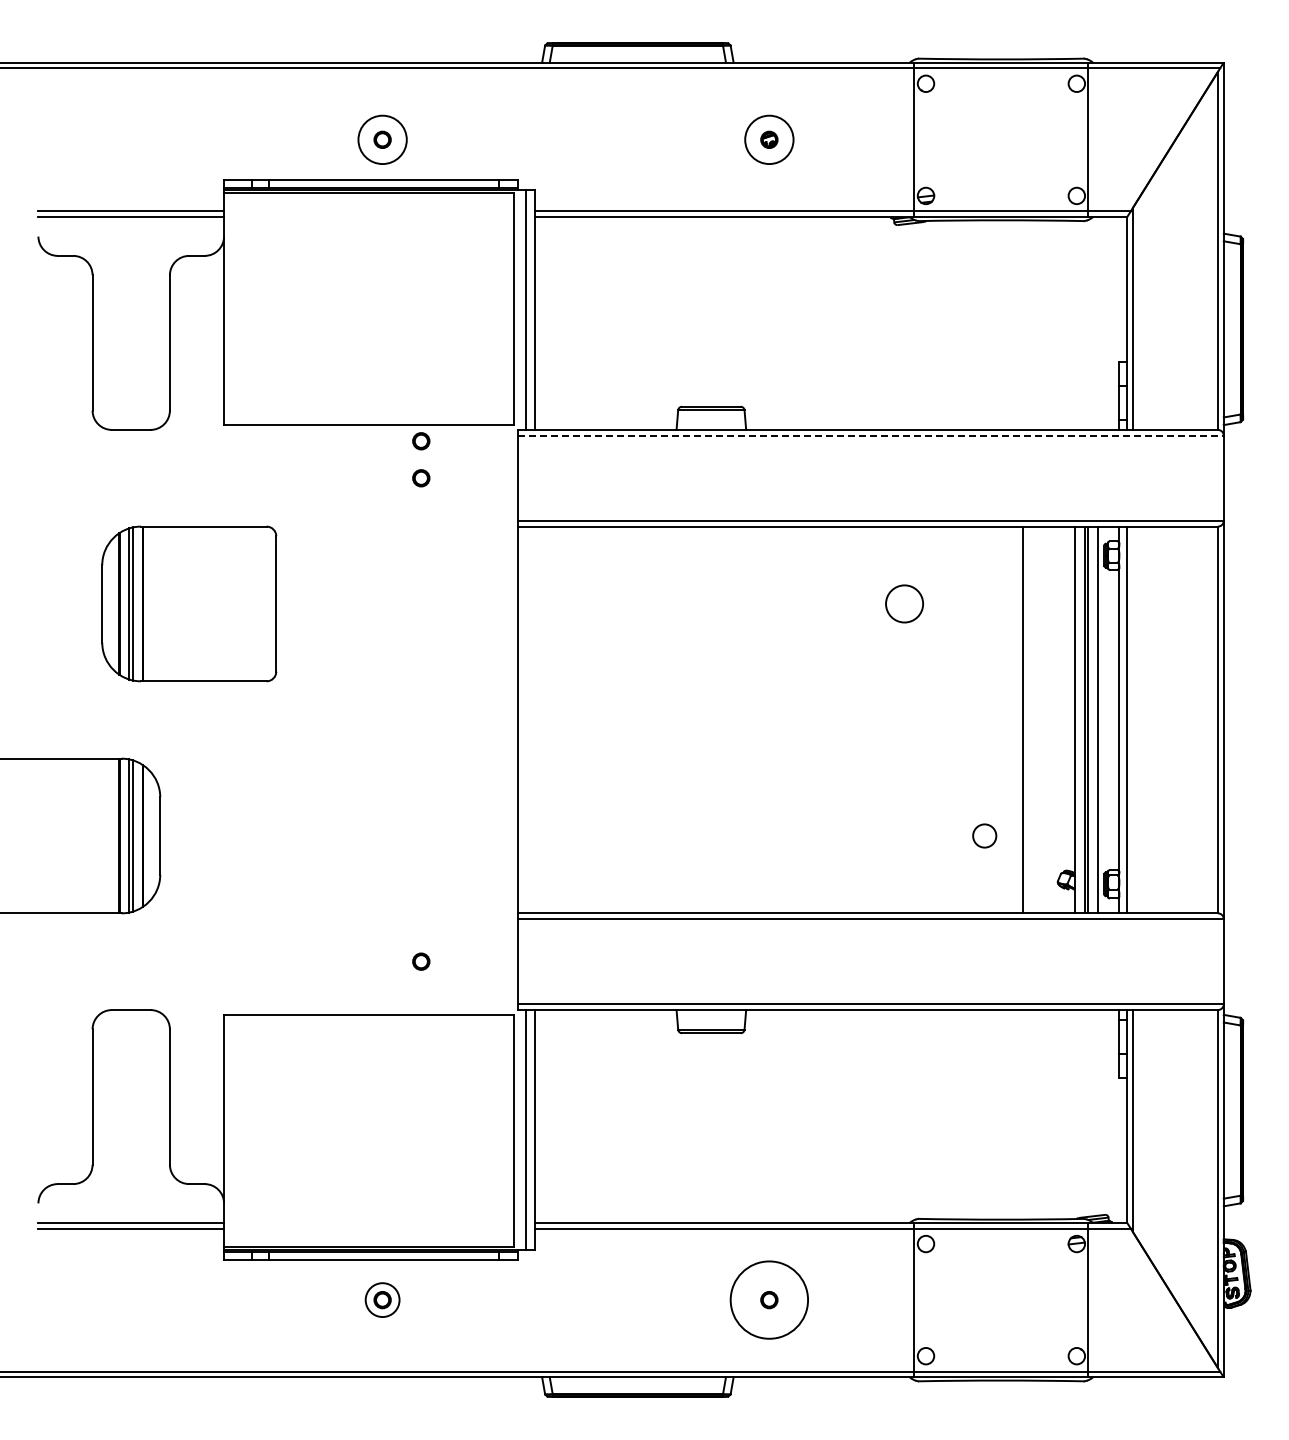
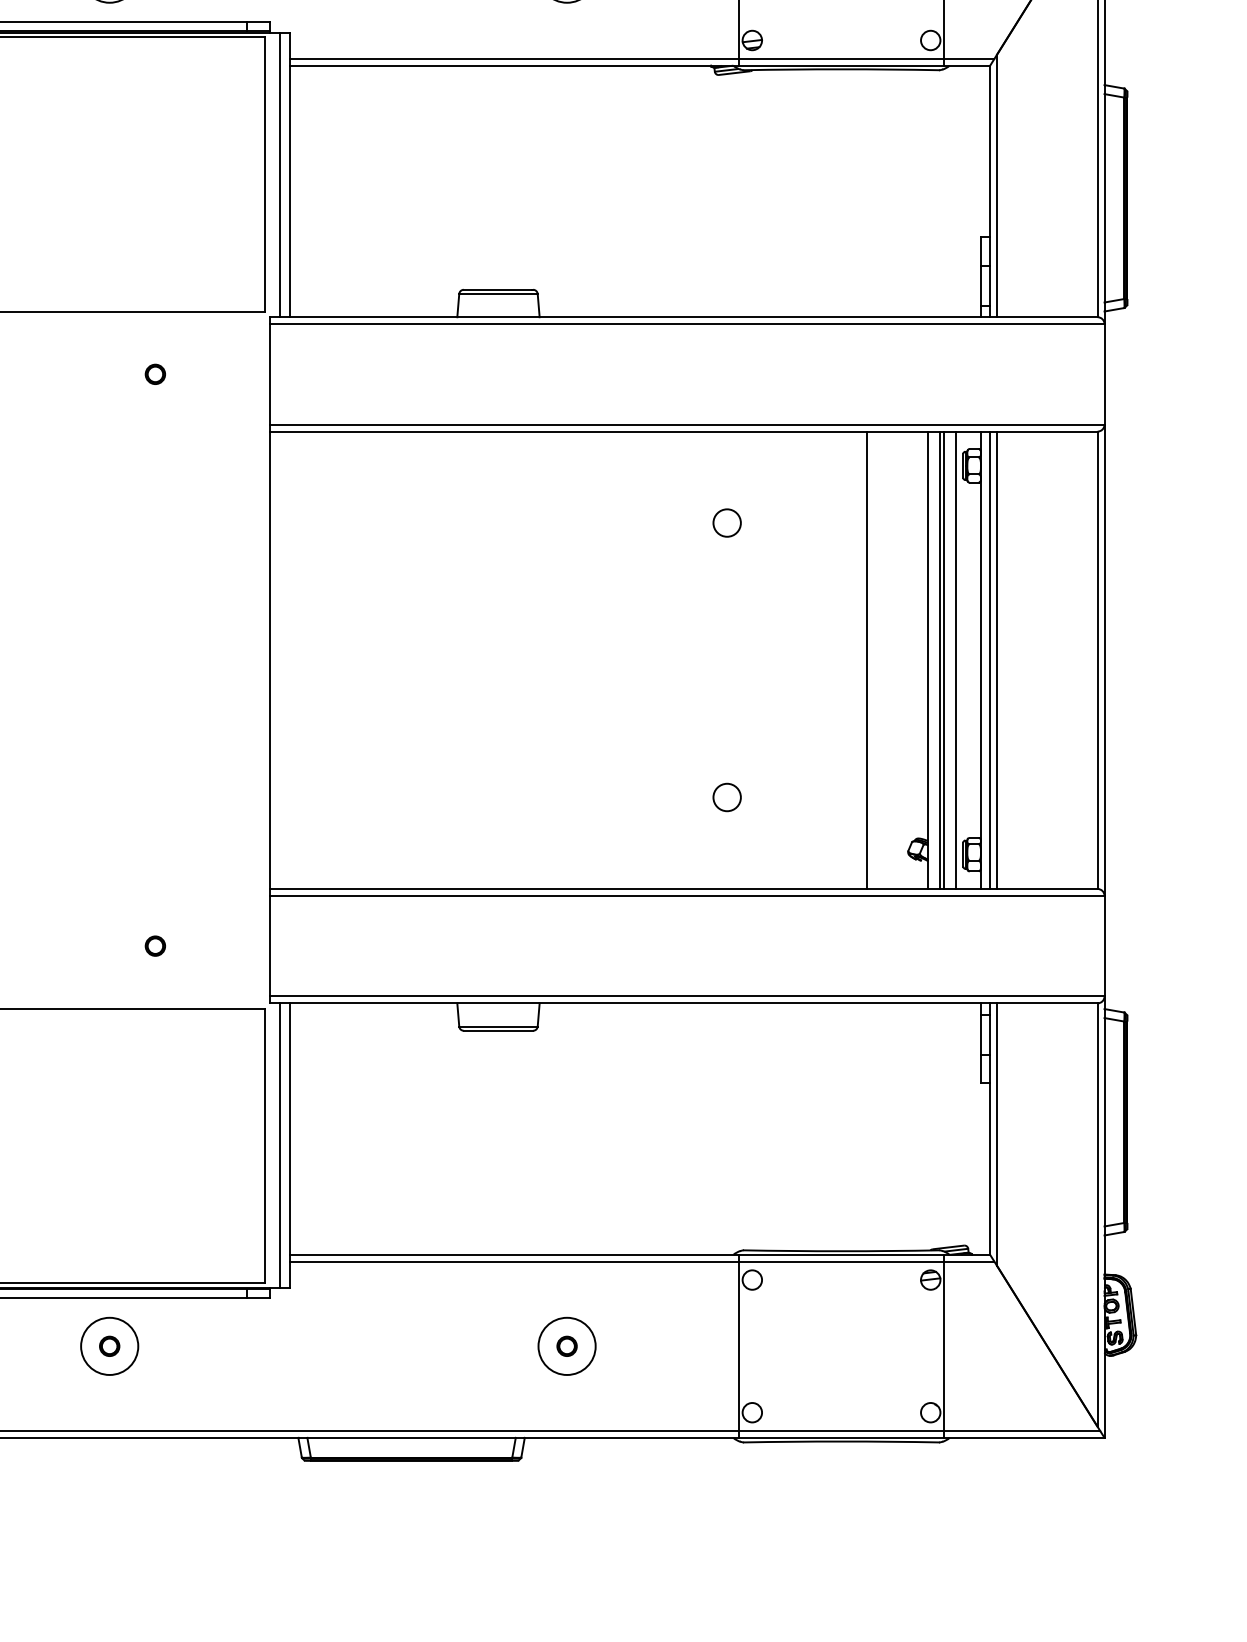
line: (870, 435) -> (686, 323), dashed -> solid
circle: (421, 441) -> (155, 330), removed
circle: (904, 603) -> (726, 522), size x0.62
line: (1132, 719) -> (996, 659), added
circle: (984, 835) -> (726, 796), moved
circle: (382, 1299) -> (109, 1345), size x1.43
circle: (769, 1299) -> (567, 1345), size x0.62

